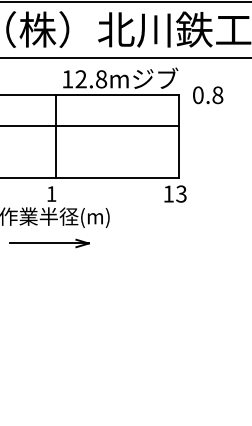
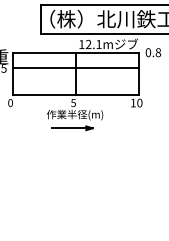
text: (100, 79) -> (98, 44), 12.8m -> 12.1m
text: (51, 194) -> (73, 103), 1 -> 5
text: (180, 194) -> (139, 103), 13 -> 10

